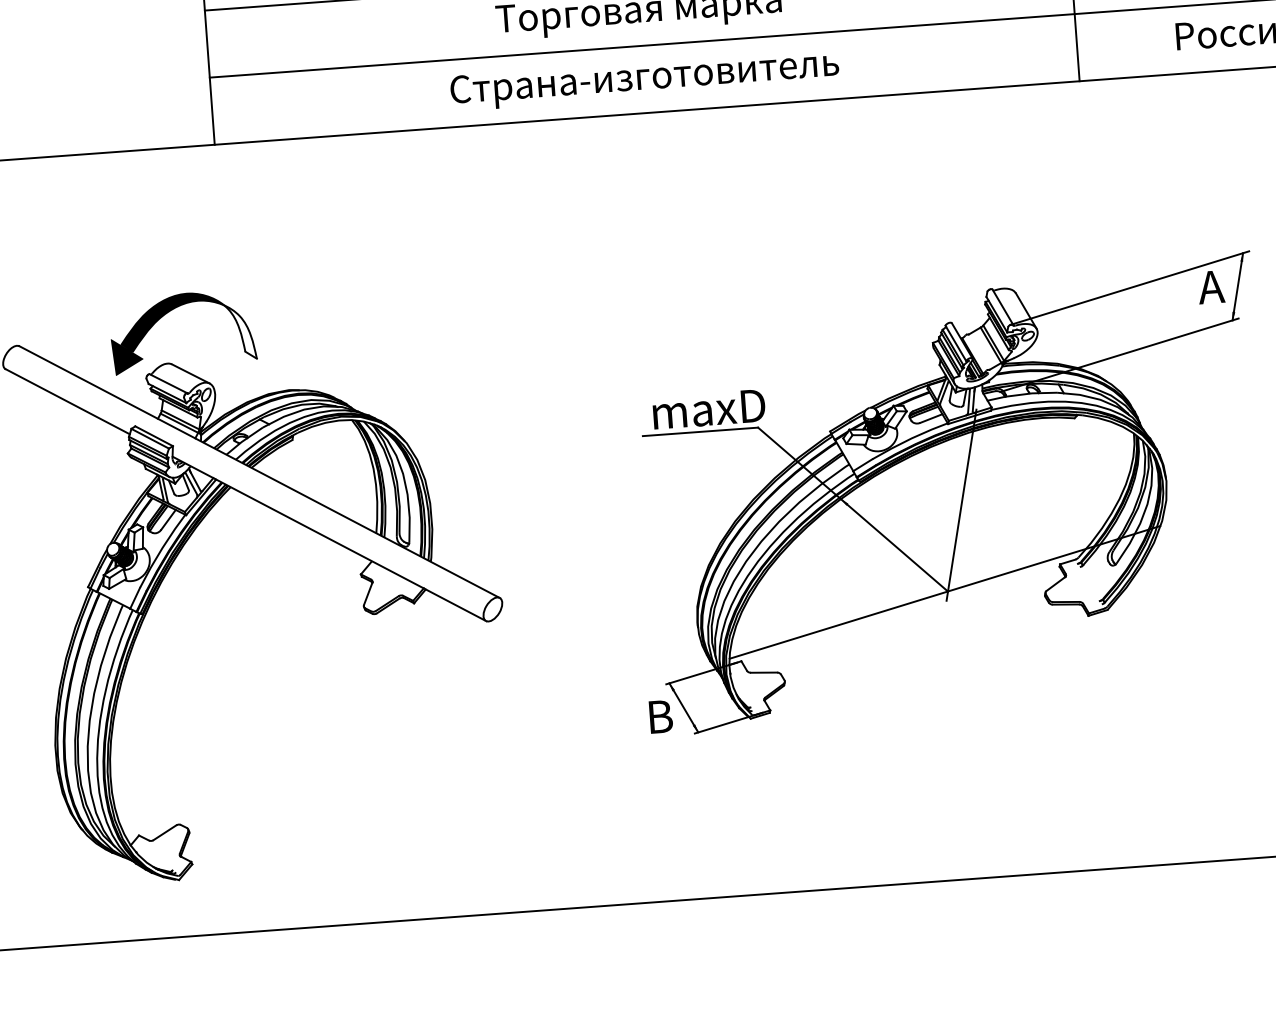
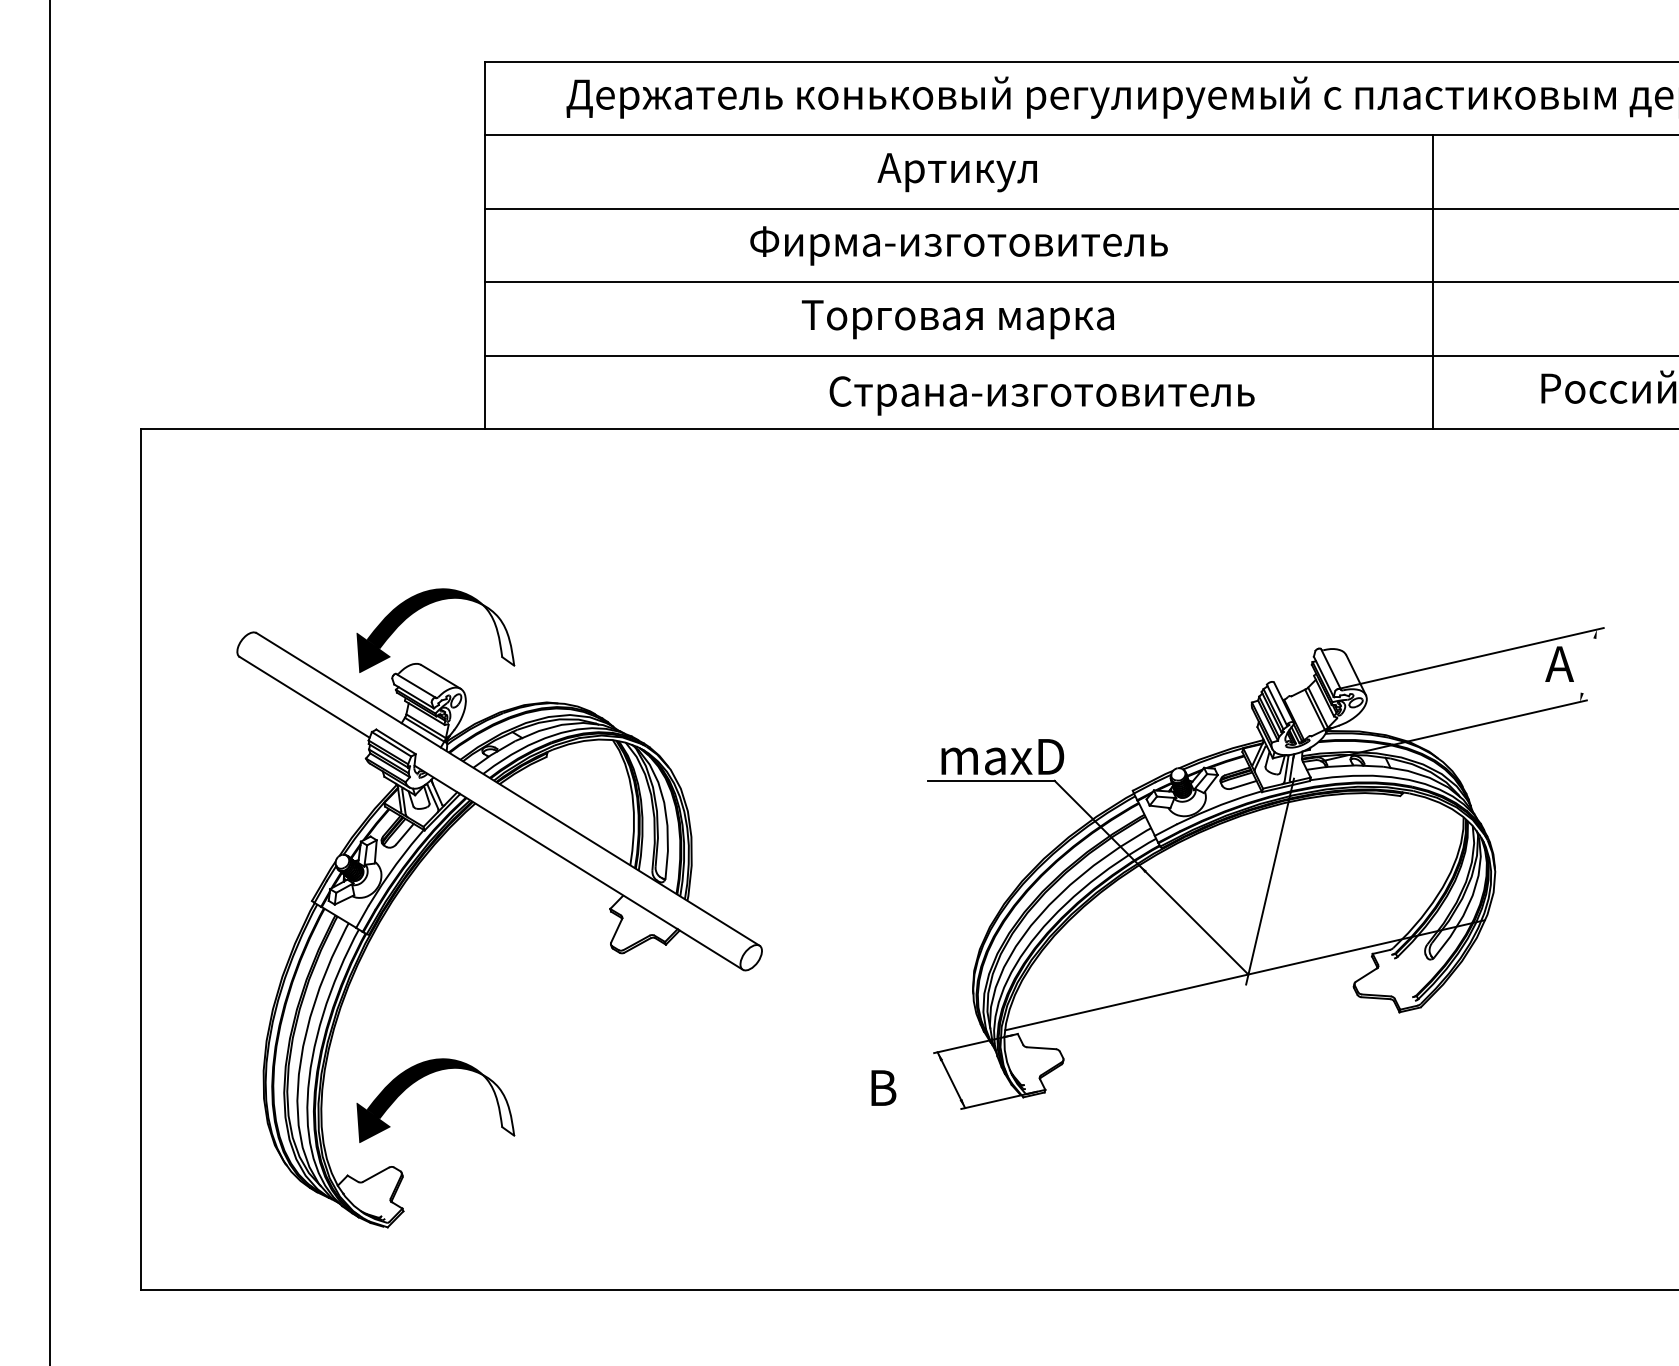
text: (644, 79) -> (1041, 395), moved
line: (1237, 286) -> (1588, 665), removed
text: (660, 716) -> (883, 1087), moved
part: (199, 742) -> (420, 1079), added

